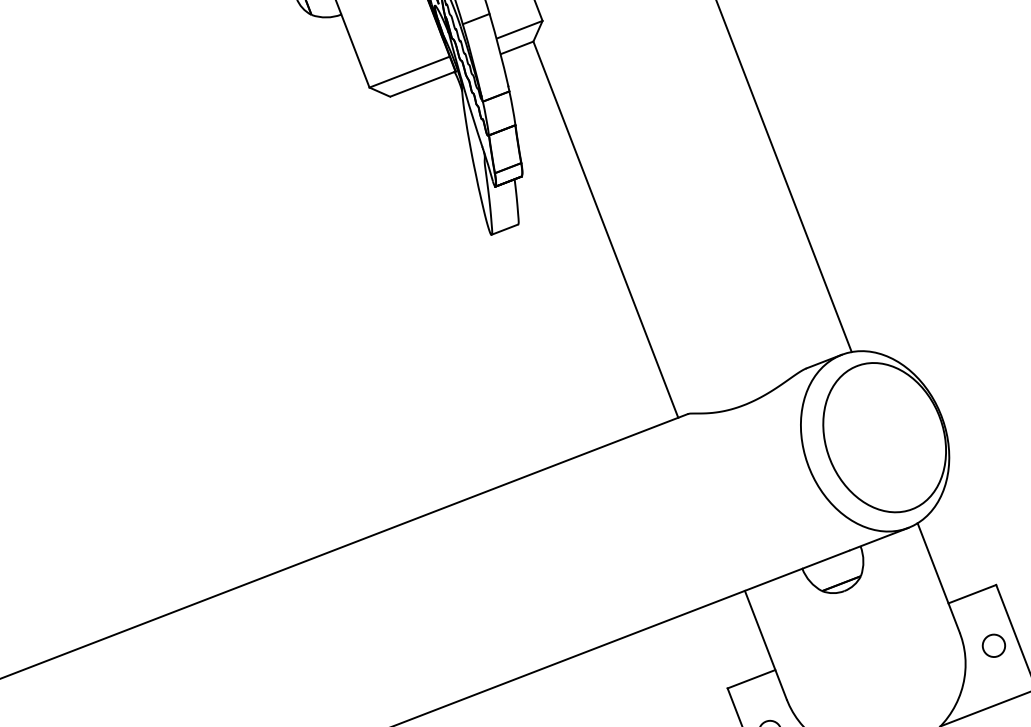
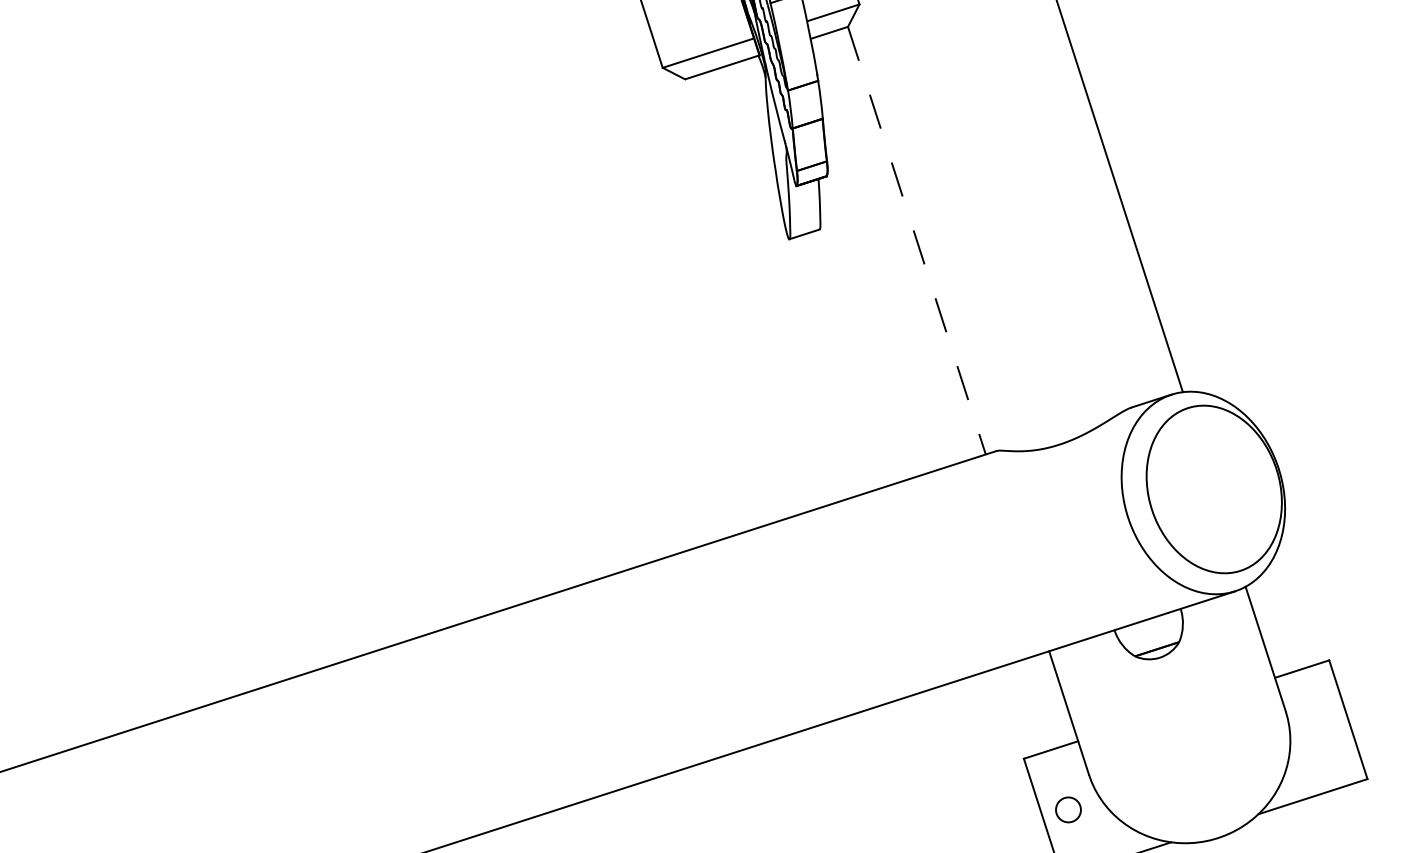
line: (605, 229) -> (916, 240), solid -> dashed
circle: (993, 645) -> (1322, 727), removed

